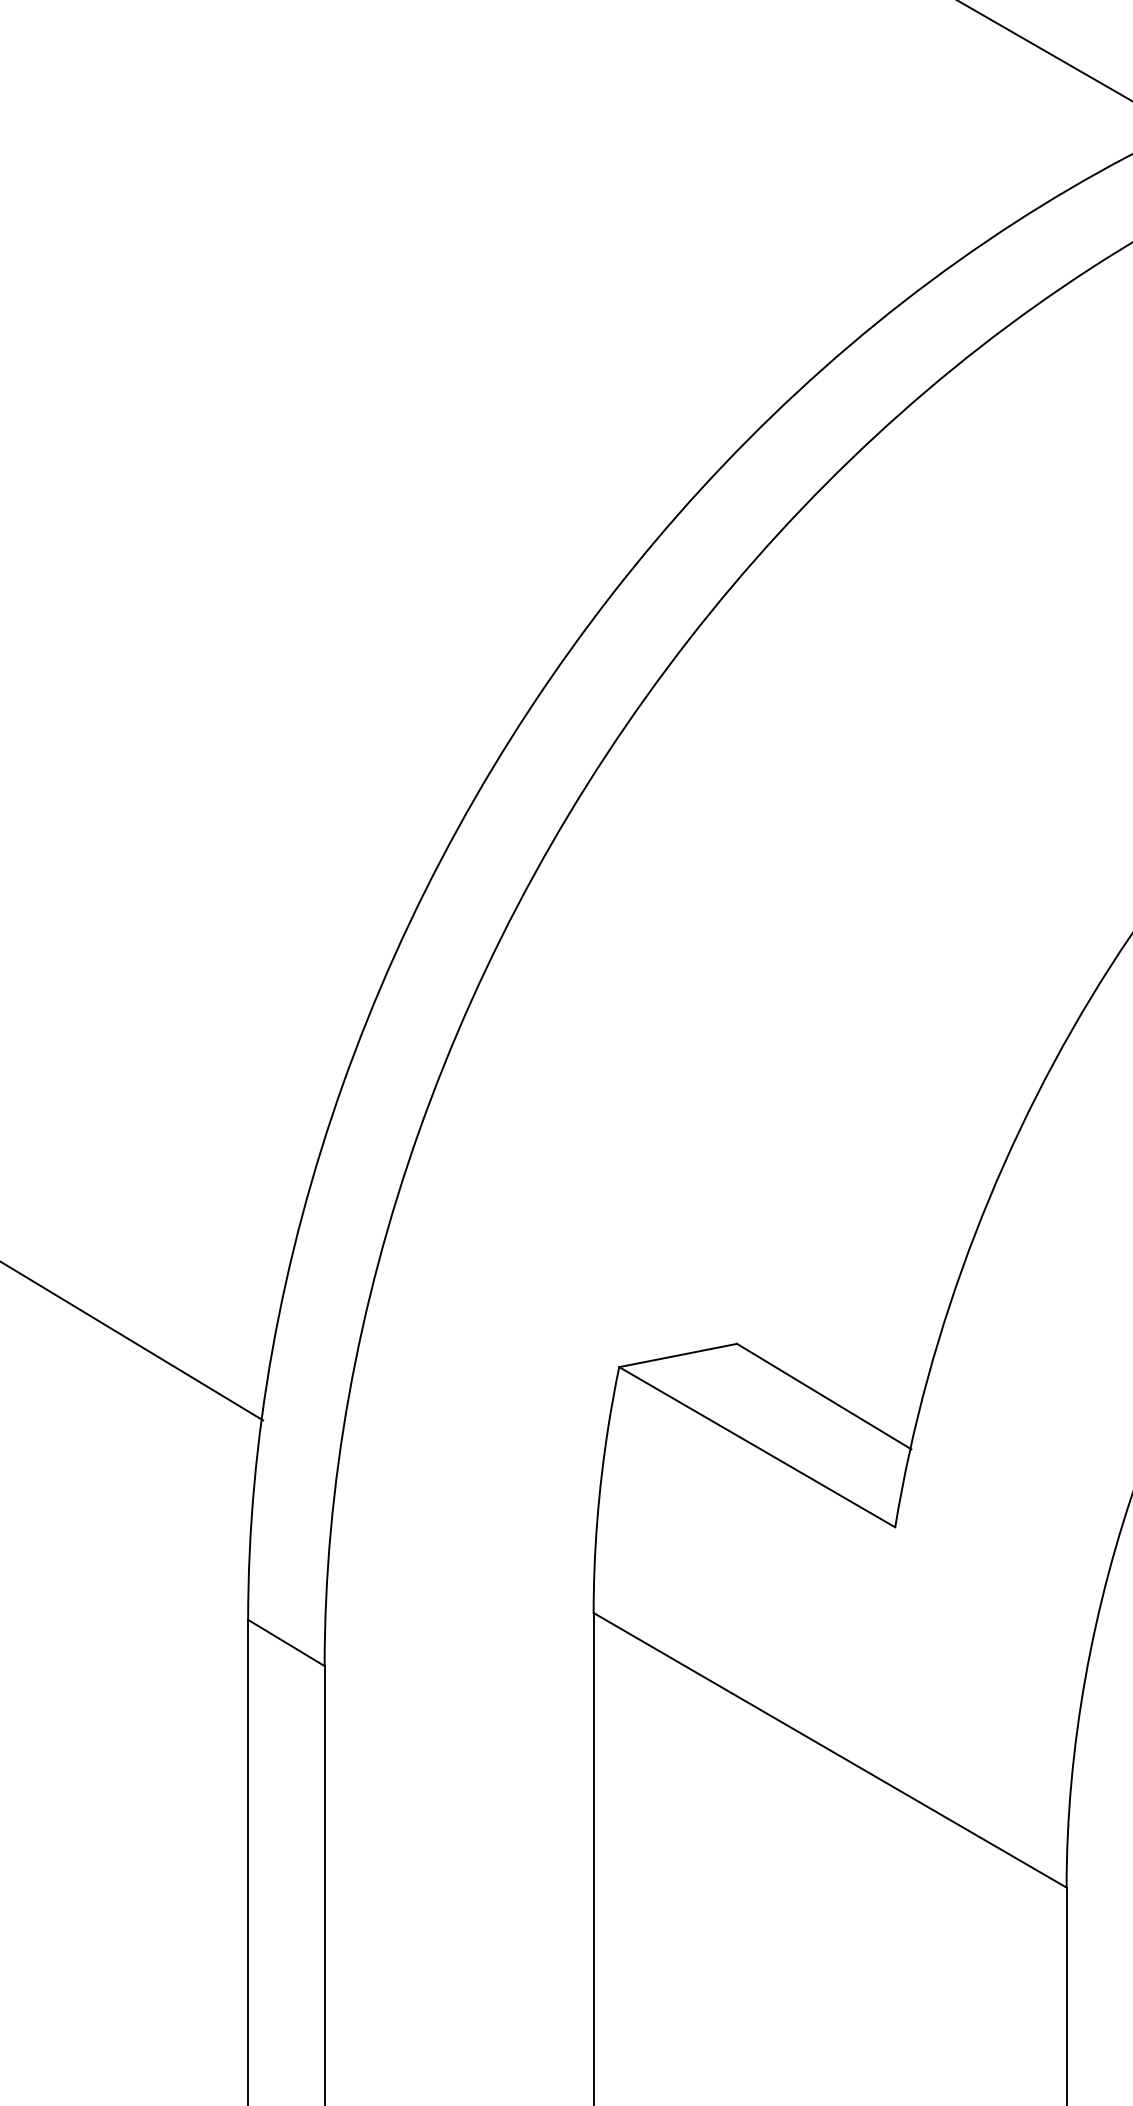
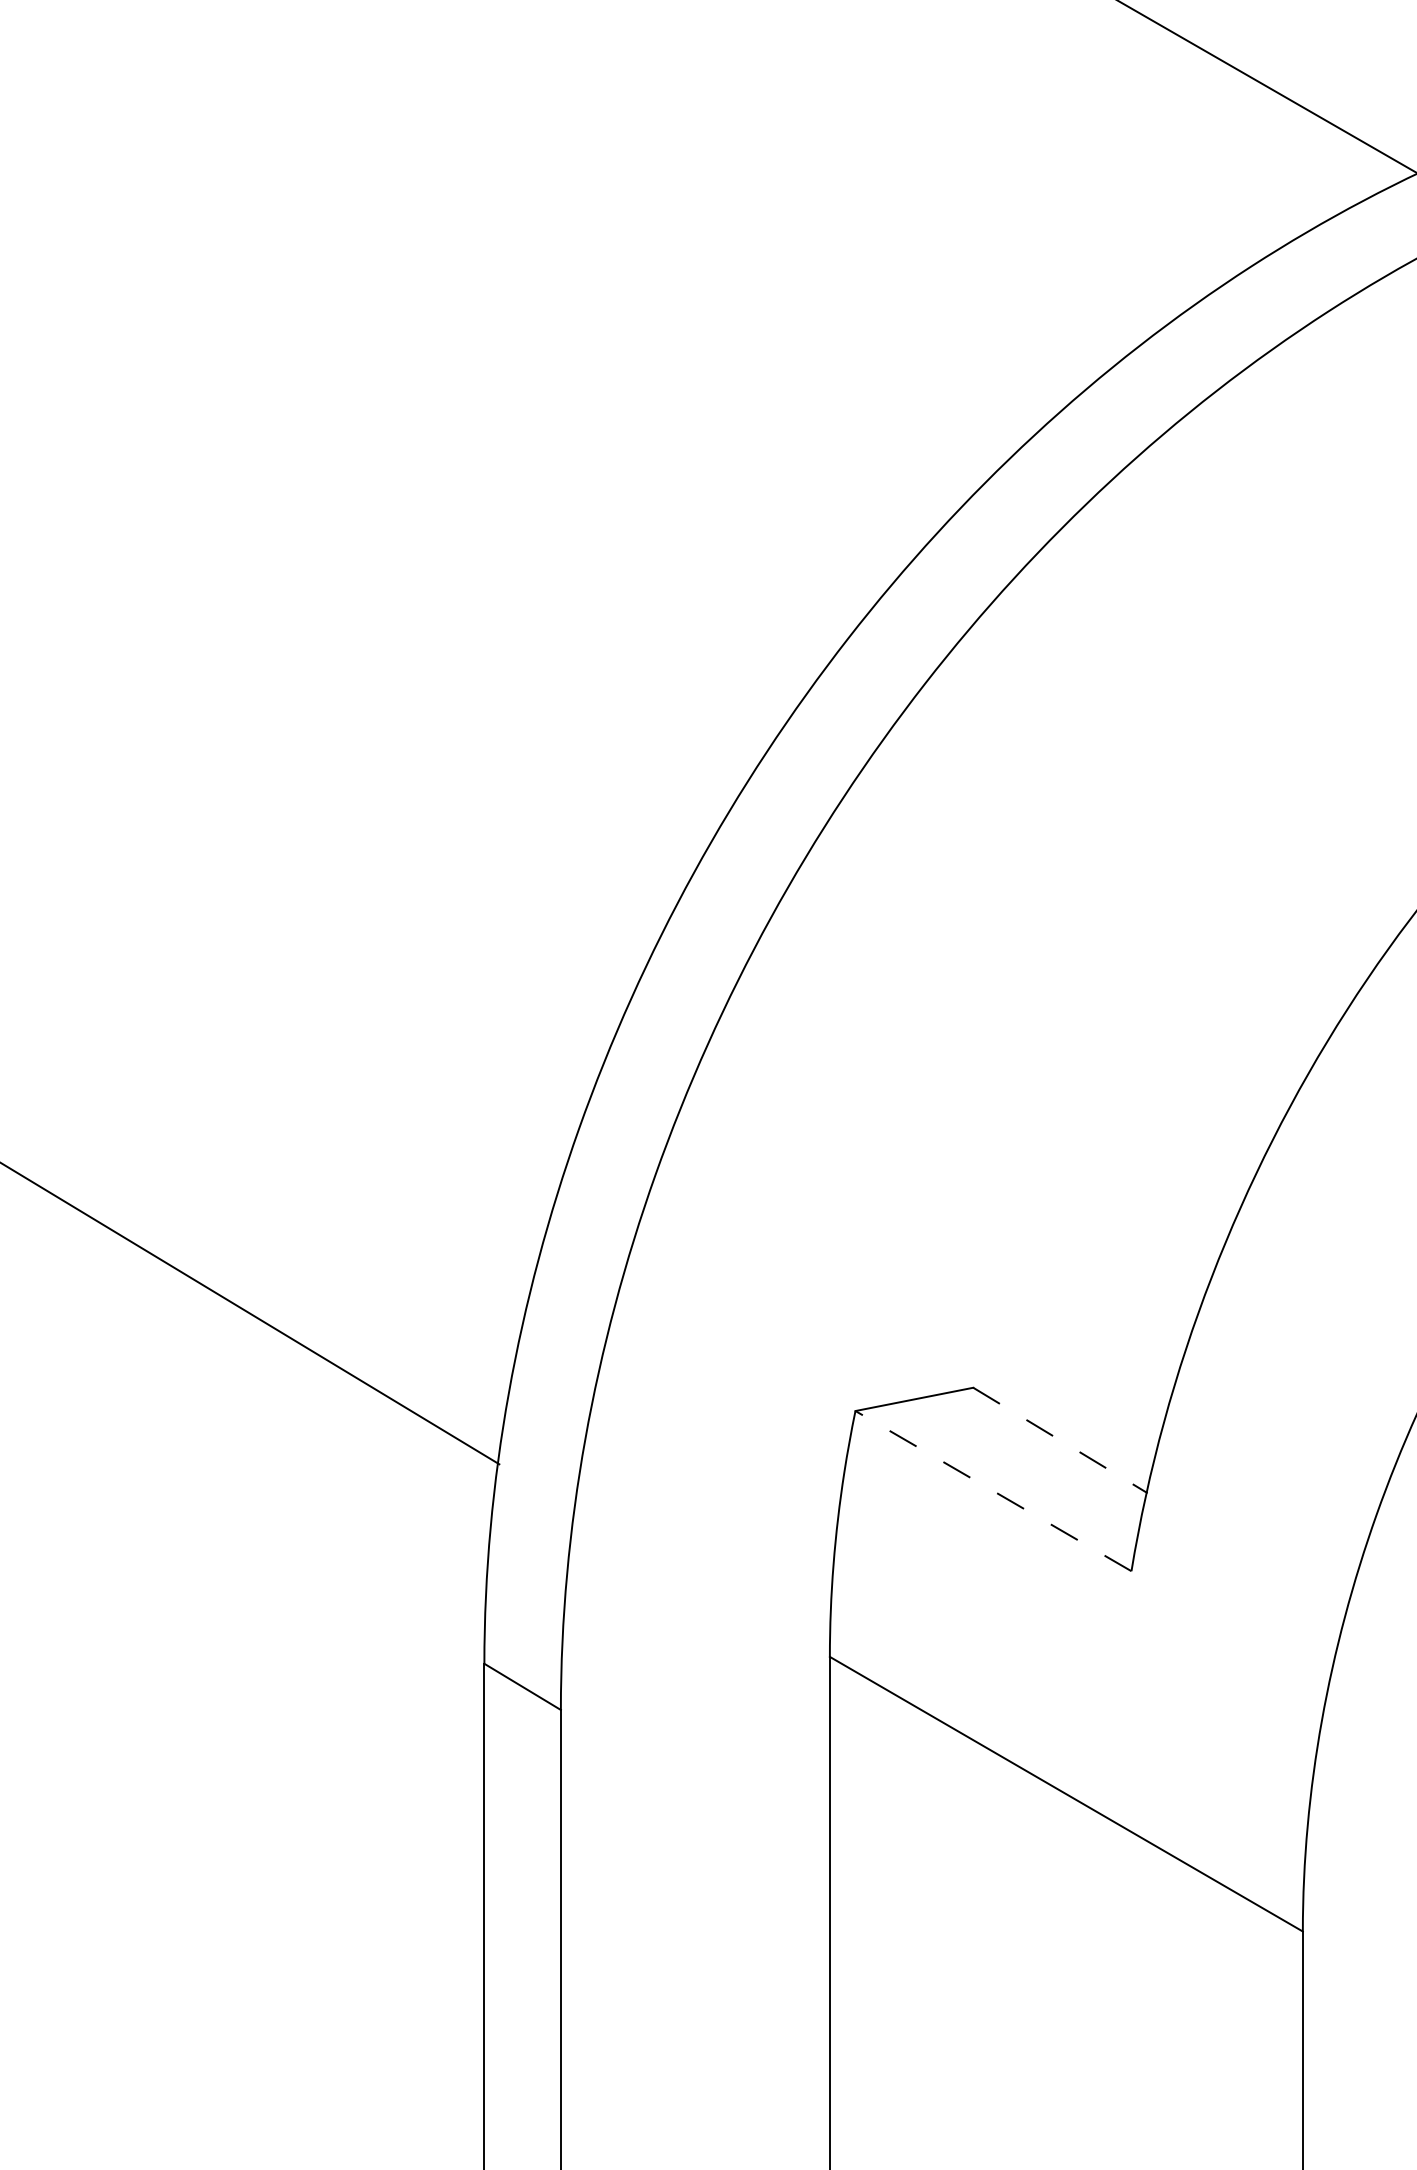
line: (824, 1396) -> (1060, 1440), solid -> dashed
line: (757, 1447) -> (993, 1491), solid -> dashed

